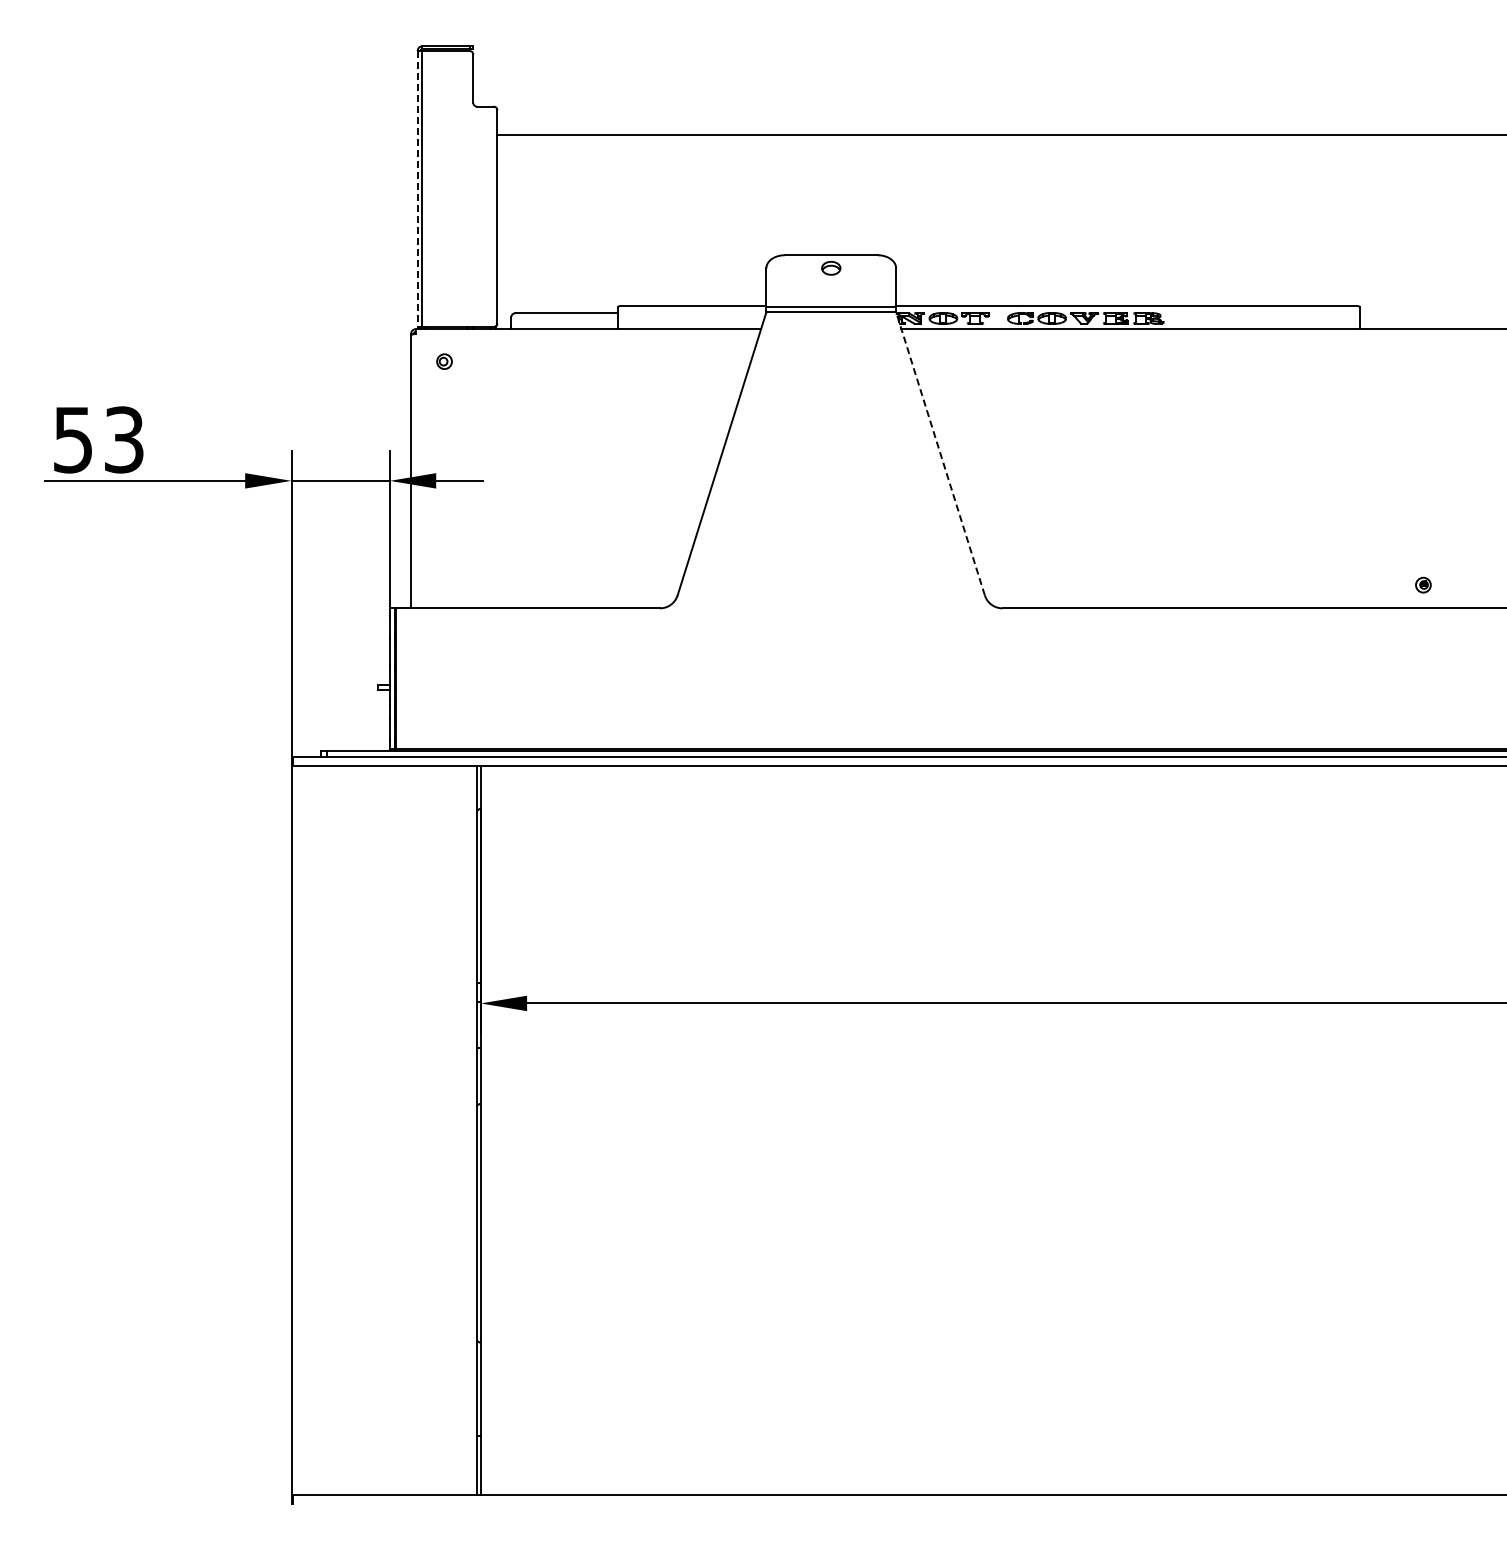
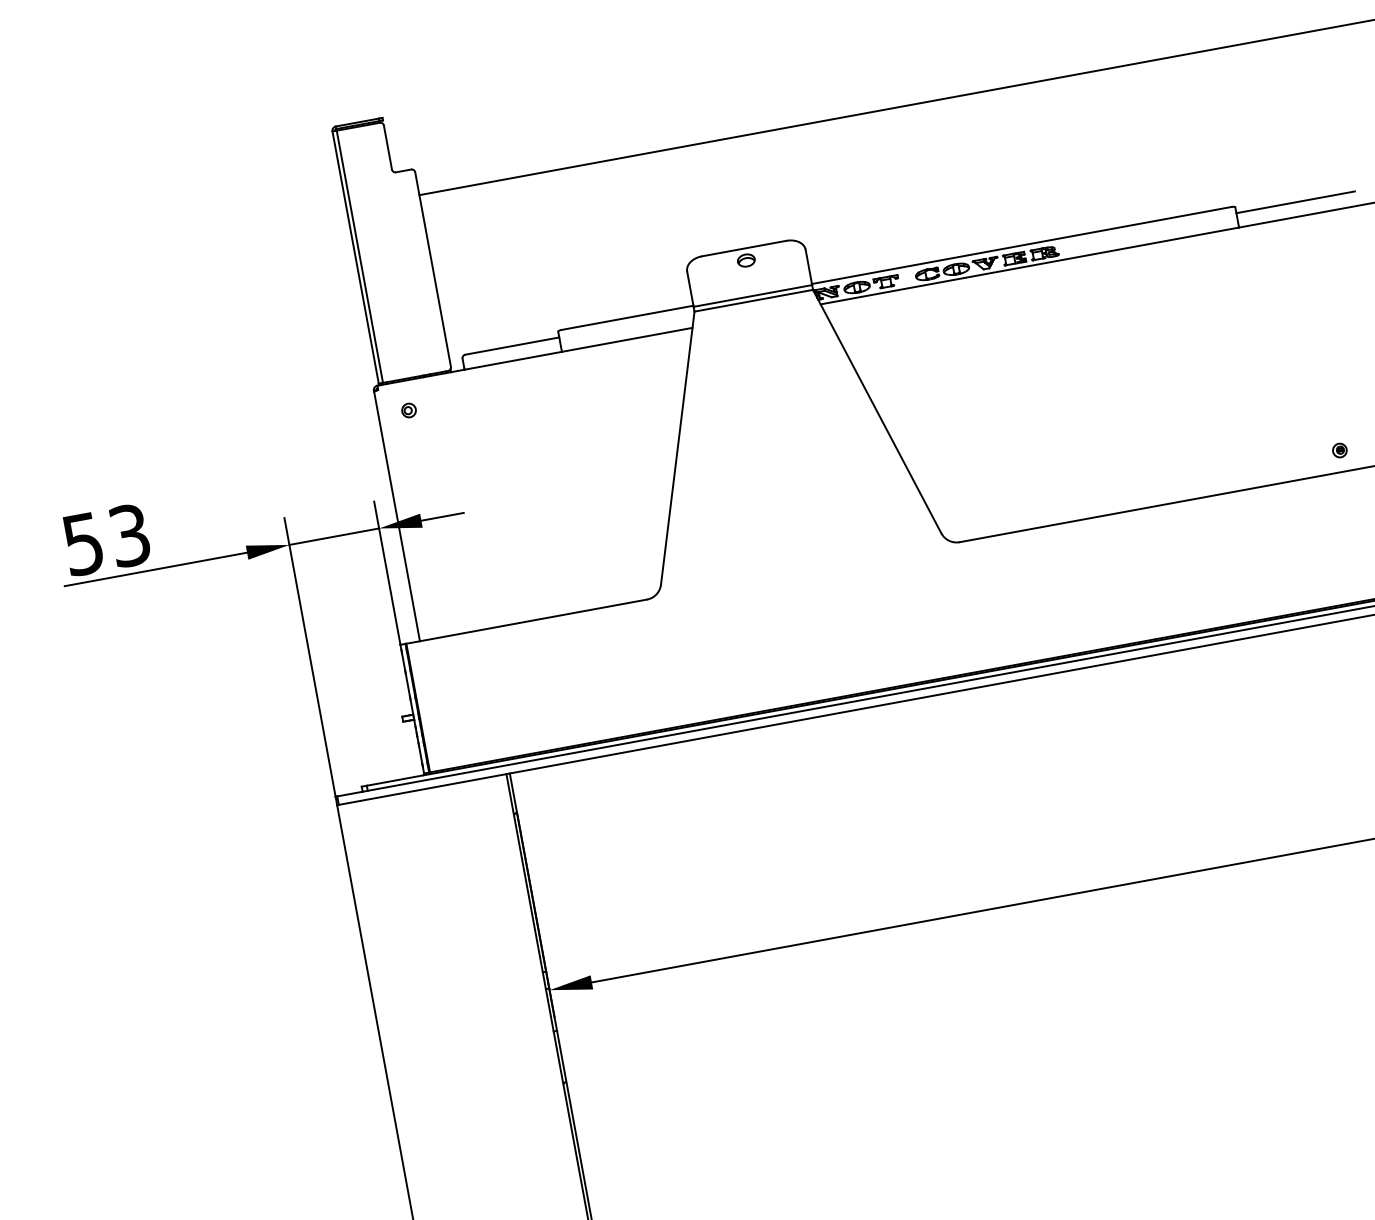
line: (417, 189) -> (355, 257), dashed -> solid
line: (1424, 313) -> (1295, 202), added
line: (940, 453) -> (877, 411), dashed -> solid

